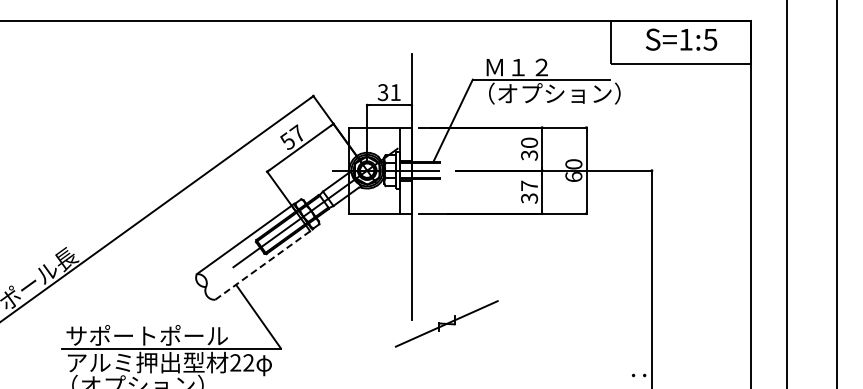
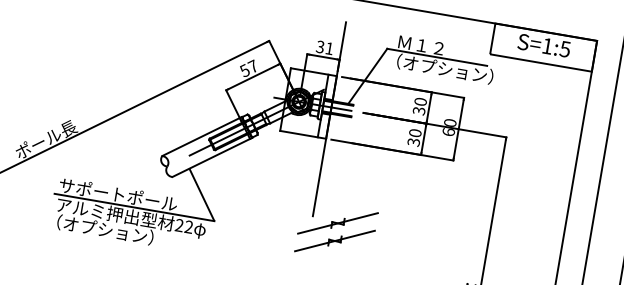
text: (529, 185) -> (415, 132), 37 -> 30
line: (263, 264) -> (211, 157), dashed -> solid
part: (446, 347) -> (334, 240), added

